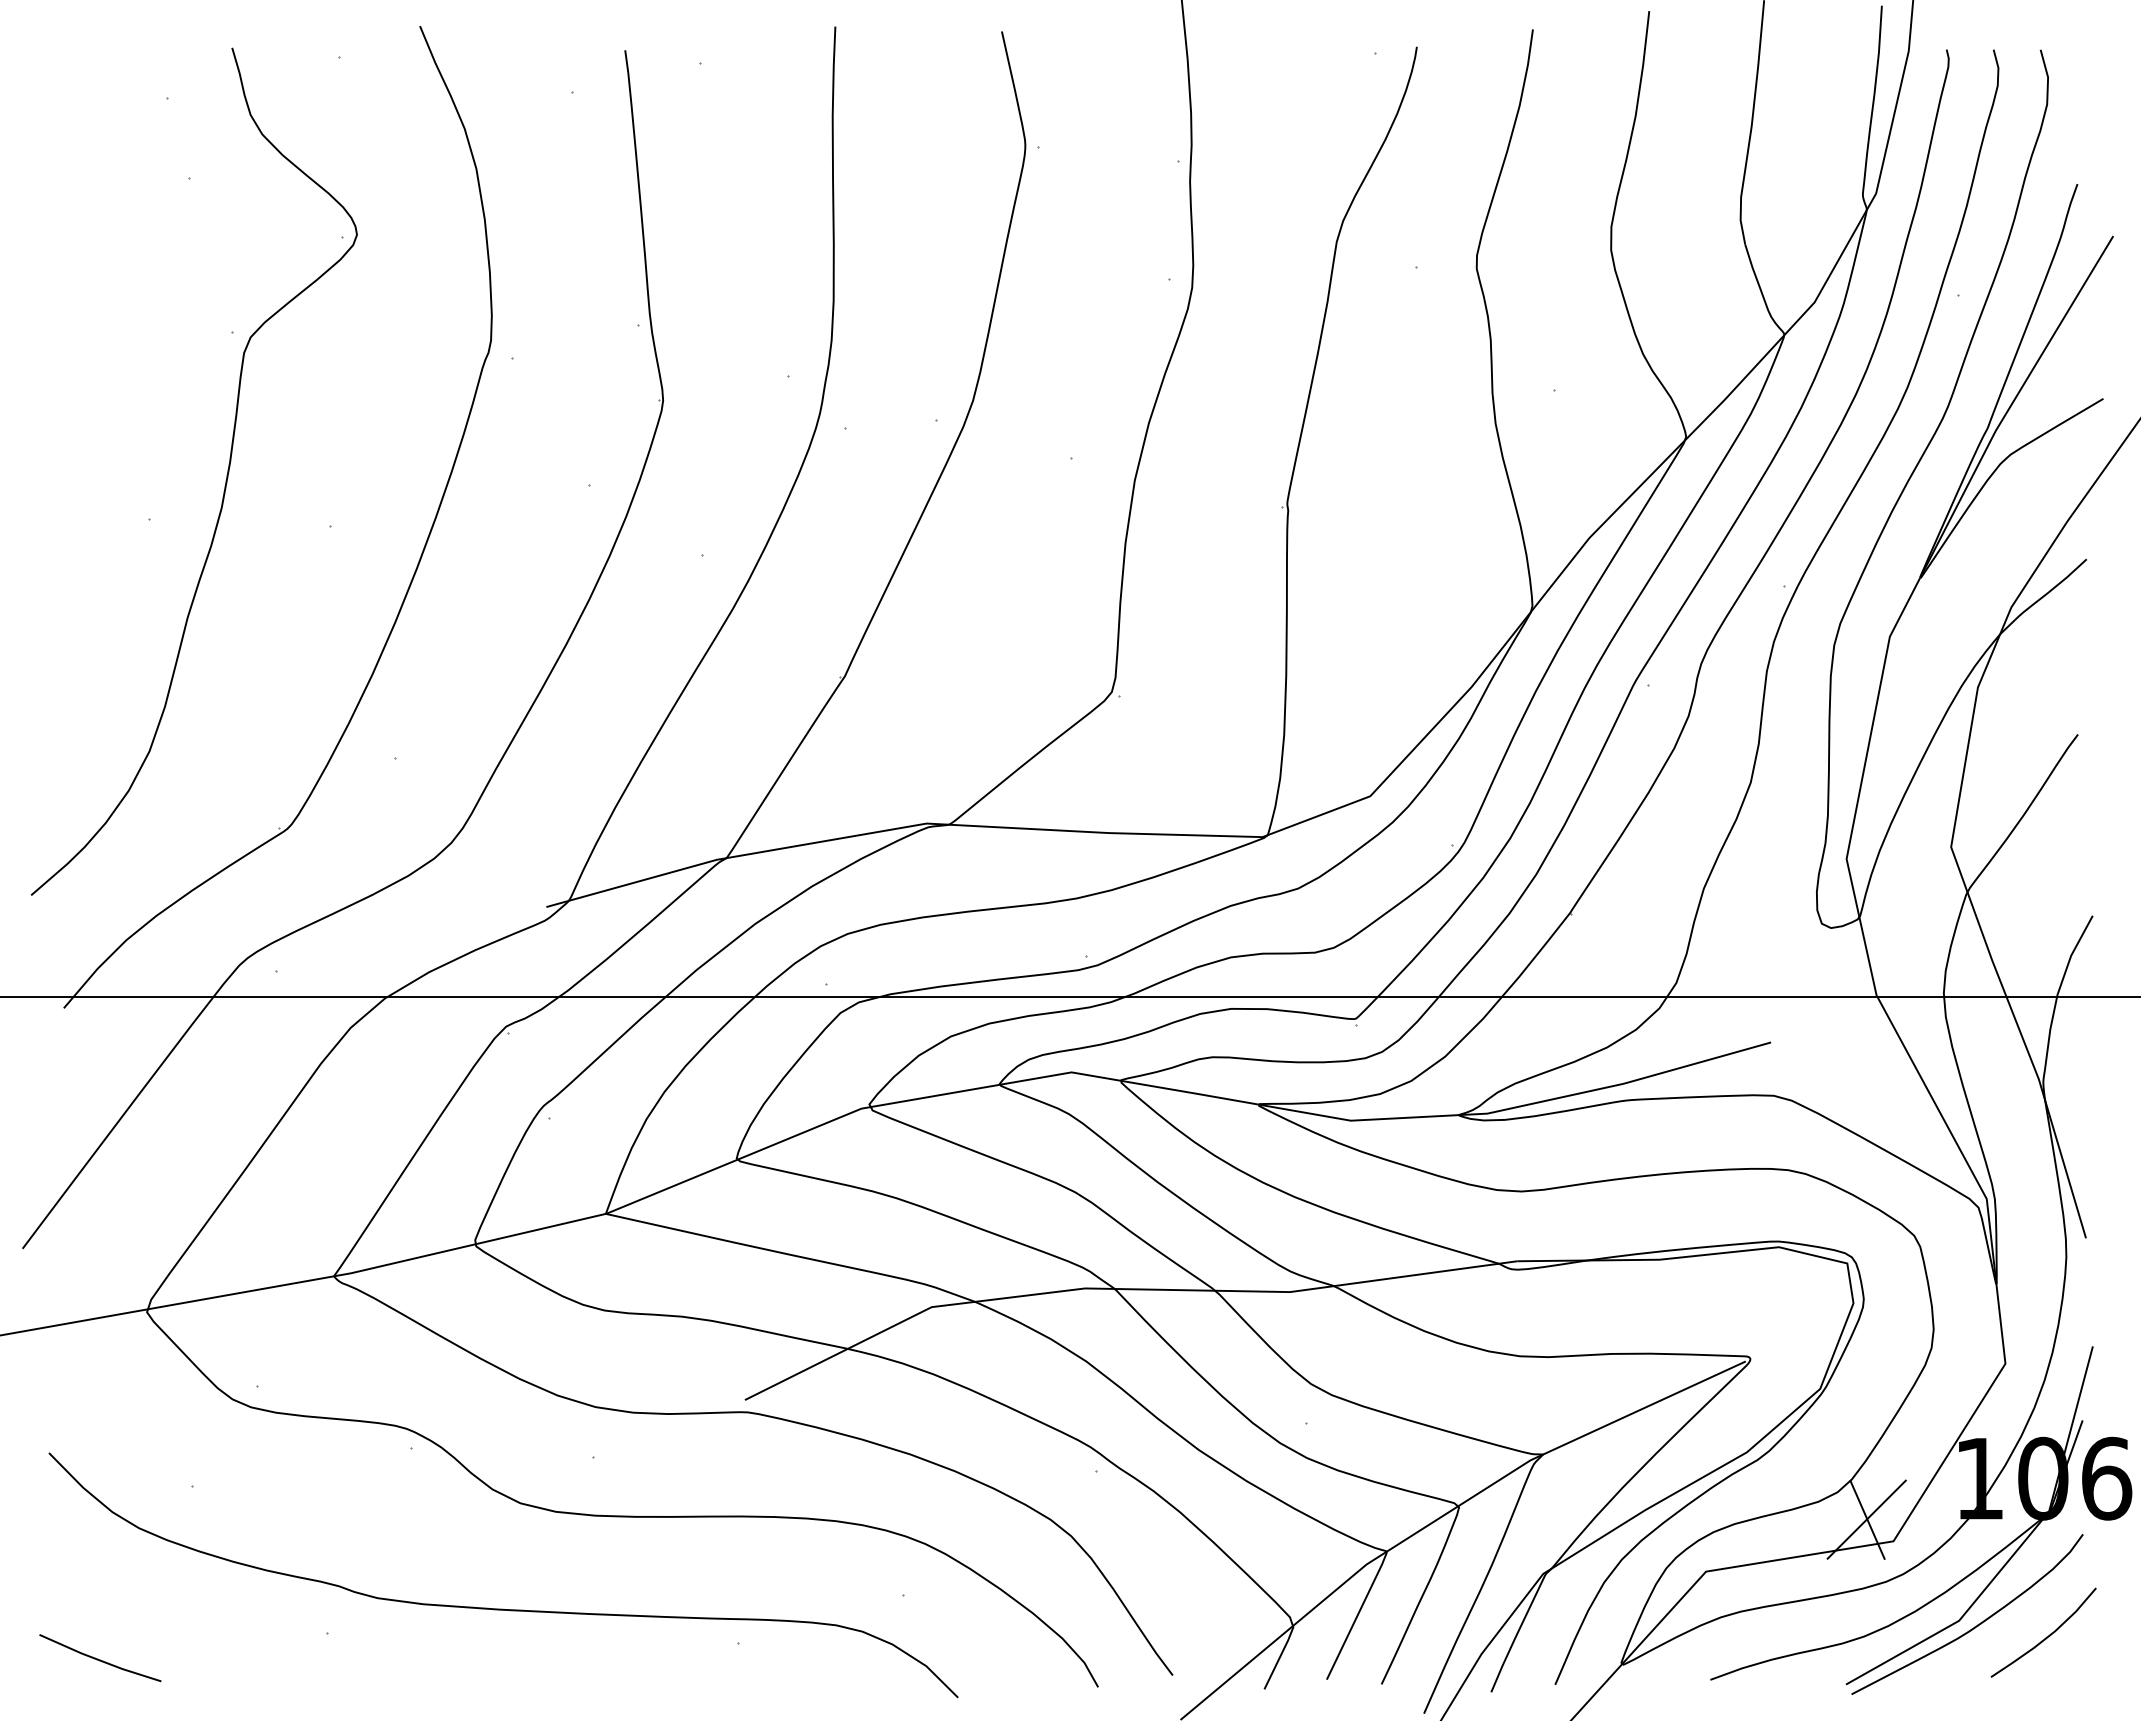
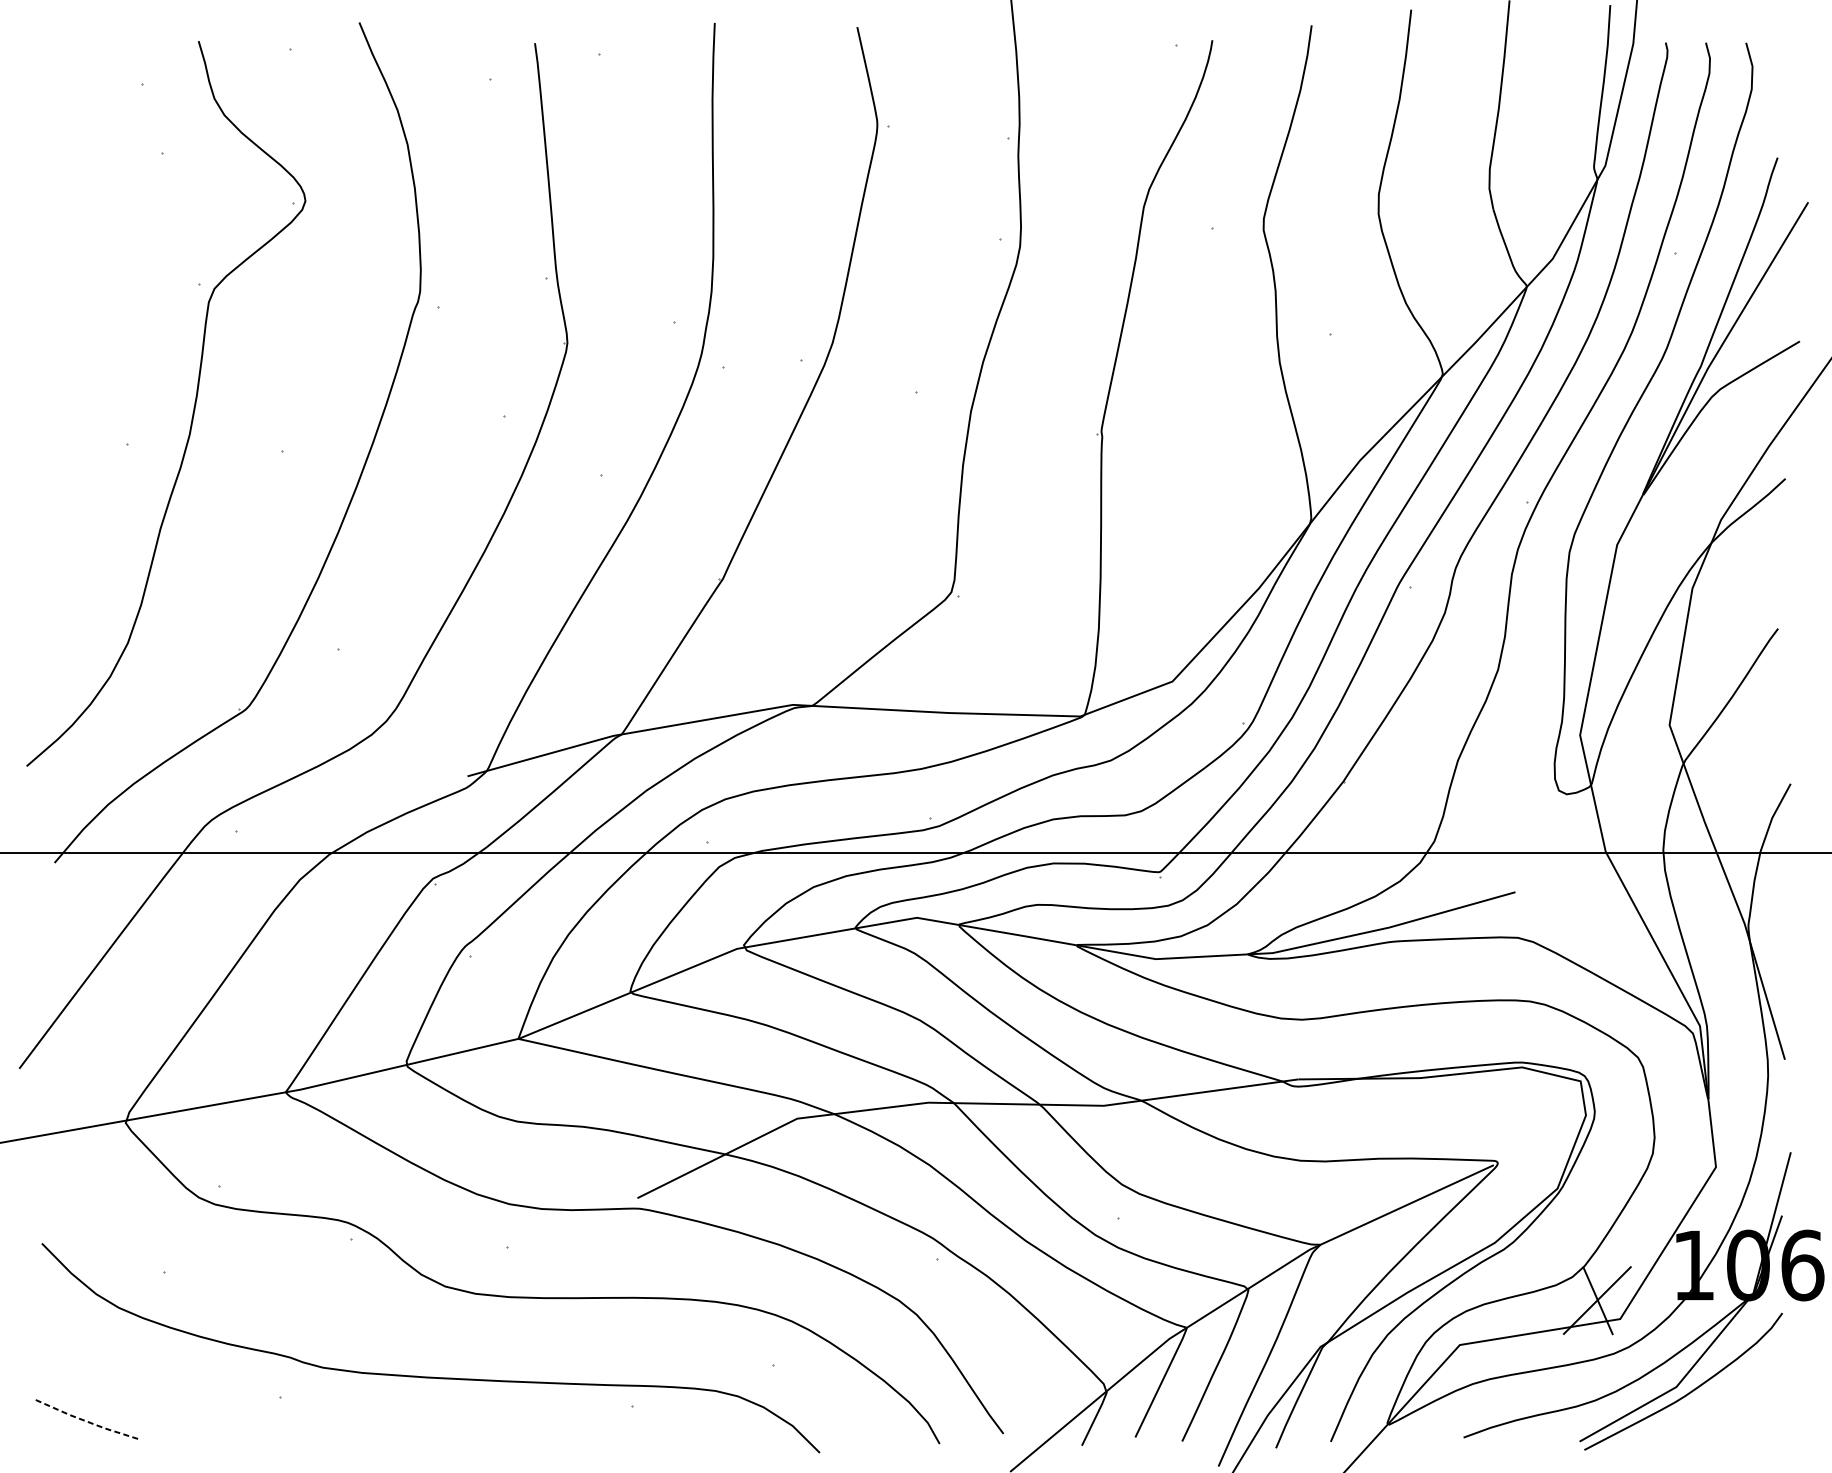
curve: (2046, 1636) -> (1751, 1400), removed
line: (99, 1660) -> (85, 1421), solid -> dashed

